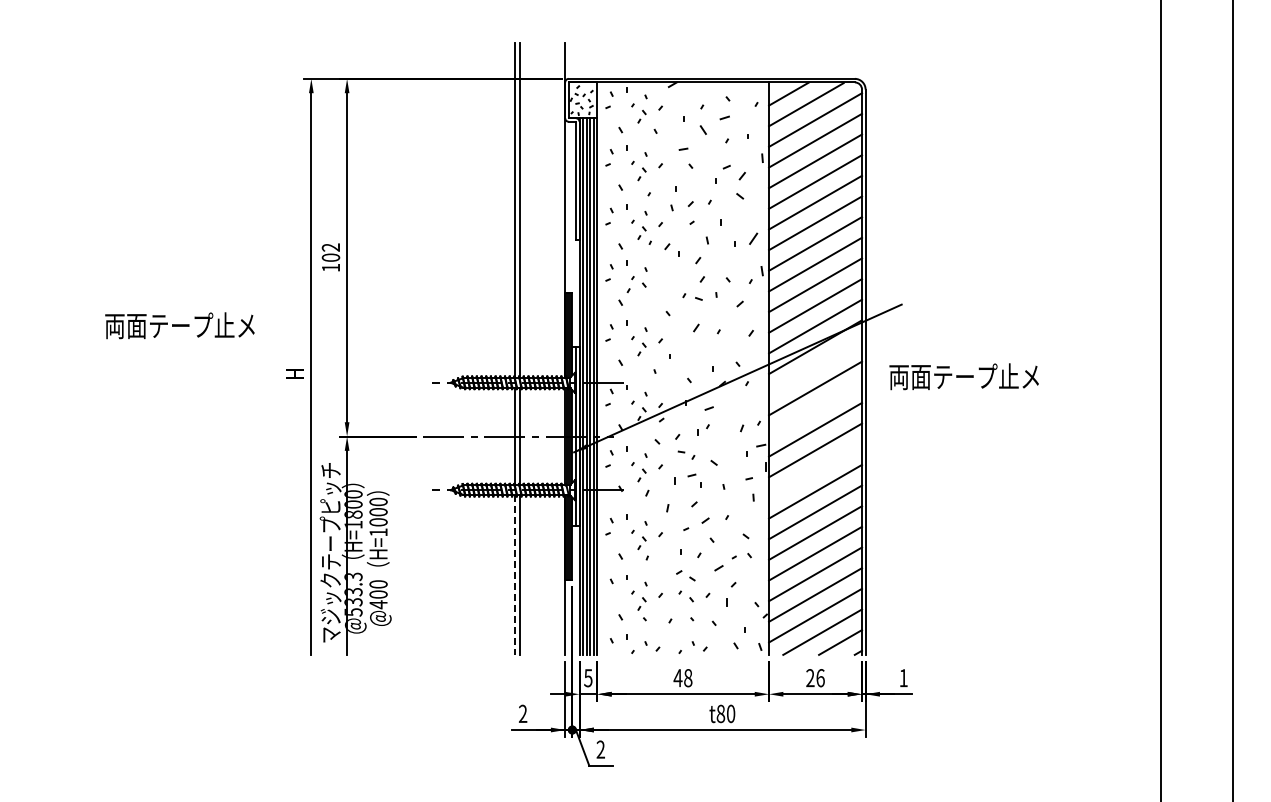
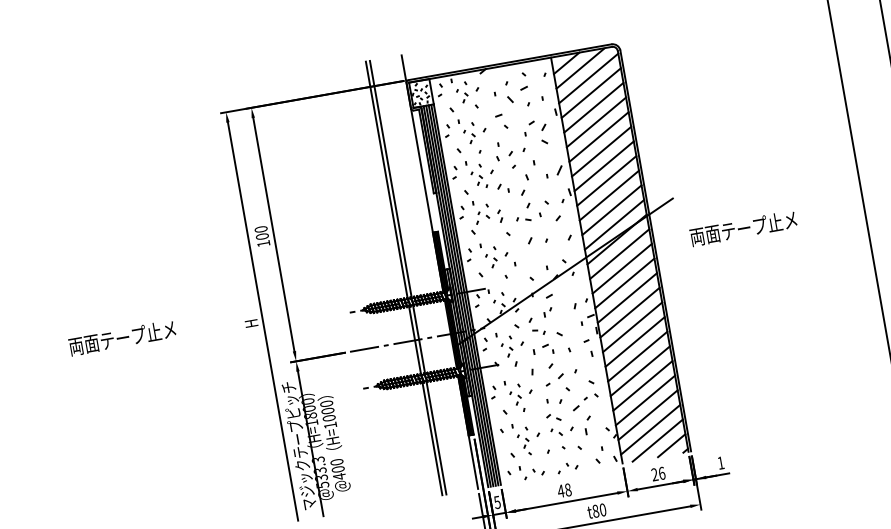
text: (331, 247) -> (261, 229), 102 -> 100
part: (661, 287) -> (500, 216), added
text: (179, 325) -> (122, 337), moved
line: (815, 367) -> (619, 253), added
text: (963, 376) -> (743, 228), moved
line: (815, 408) -> (624, 282), added
line: (815, 470) -> (632, 326), added
line: (514, 575) -> (432, 438), dashed -> solid

